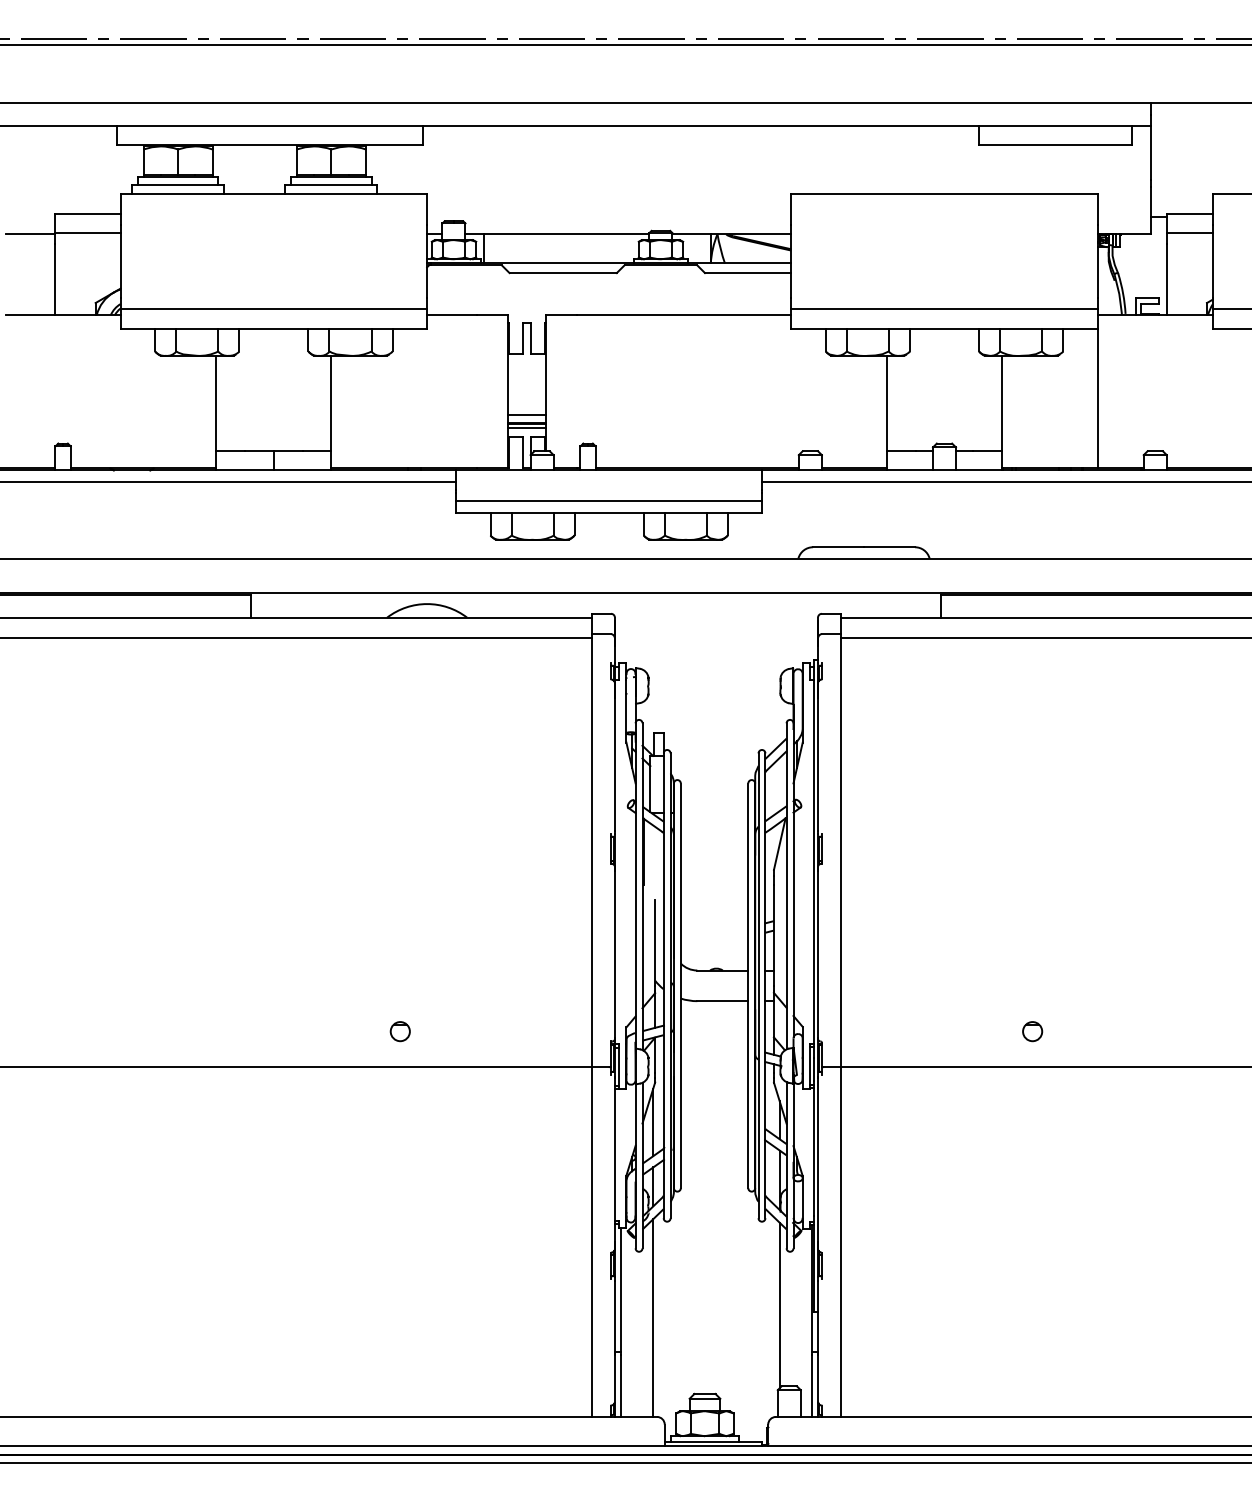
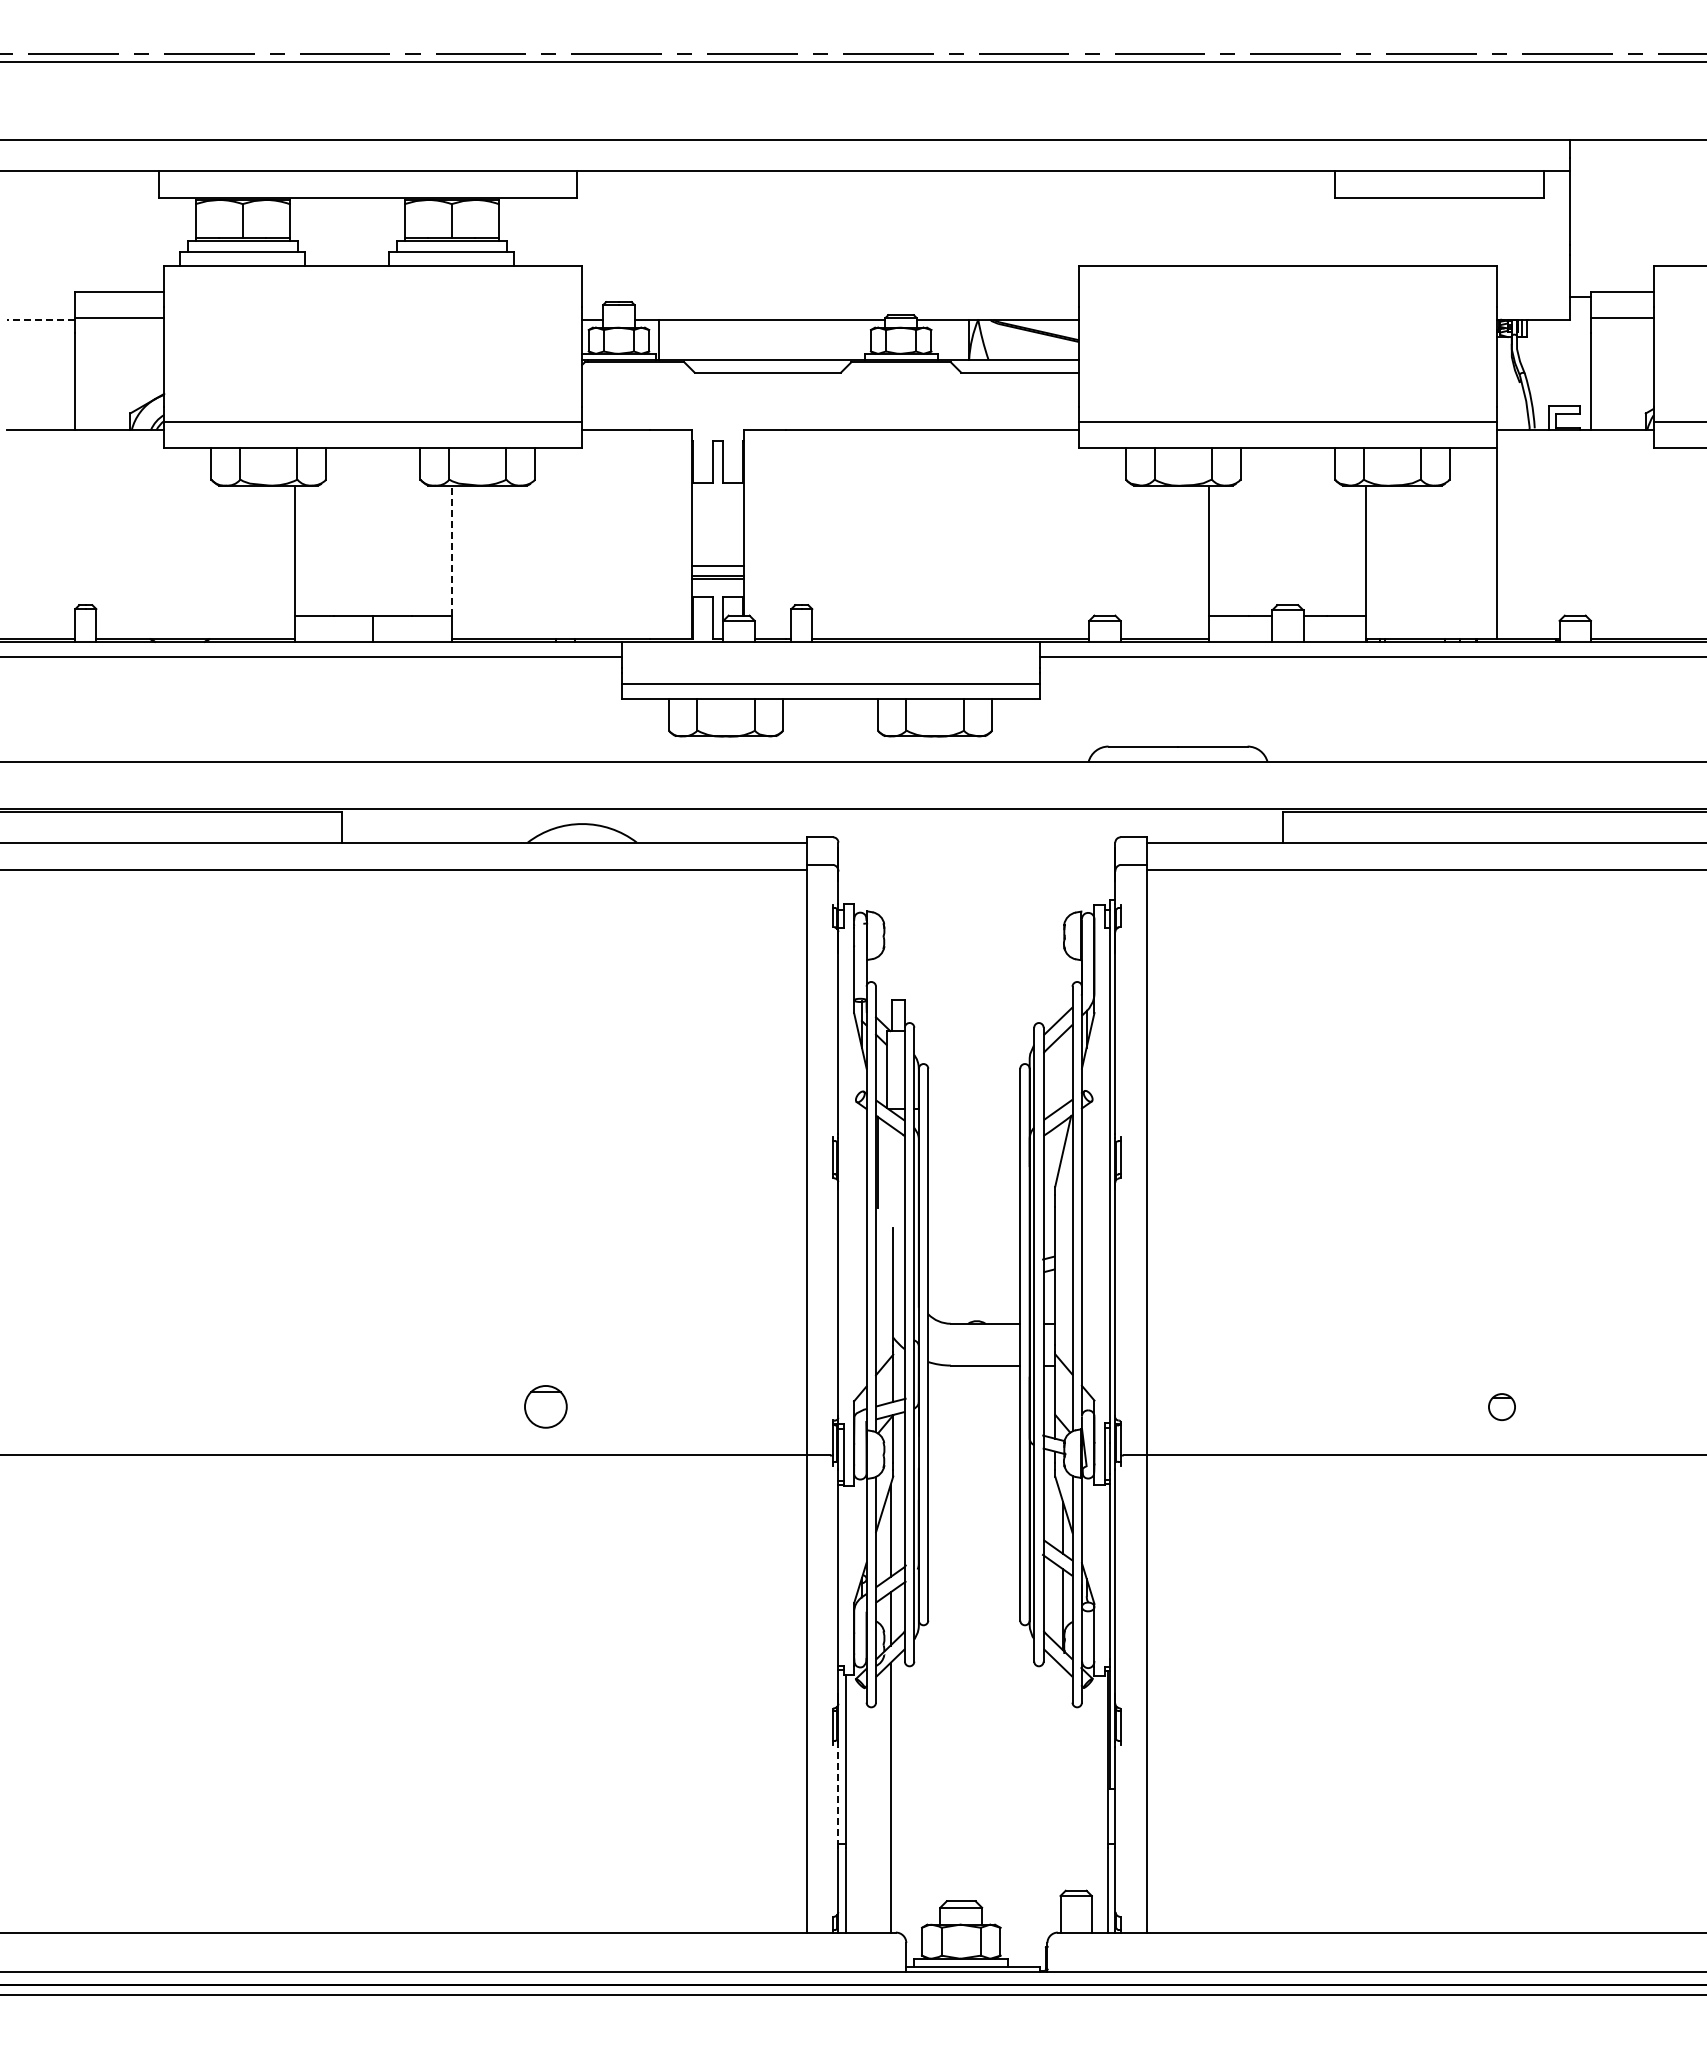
line: (30, 234) -> (41, 319), solid -> dashed
line: (331, 403) -> (451, 550), solid -> dashed
line: (527, 428) -> (718, 584), removed
part: (400, 1031) -> (545, 1407), size x1.6
part: (1032, 1031) -> (1501, 1407), moved
line: (779, 1305) -> (1063, 1780), removed
line: (615, 1317) -> (838, 1797), solid -> dashed

